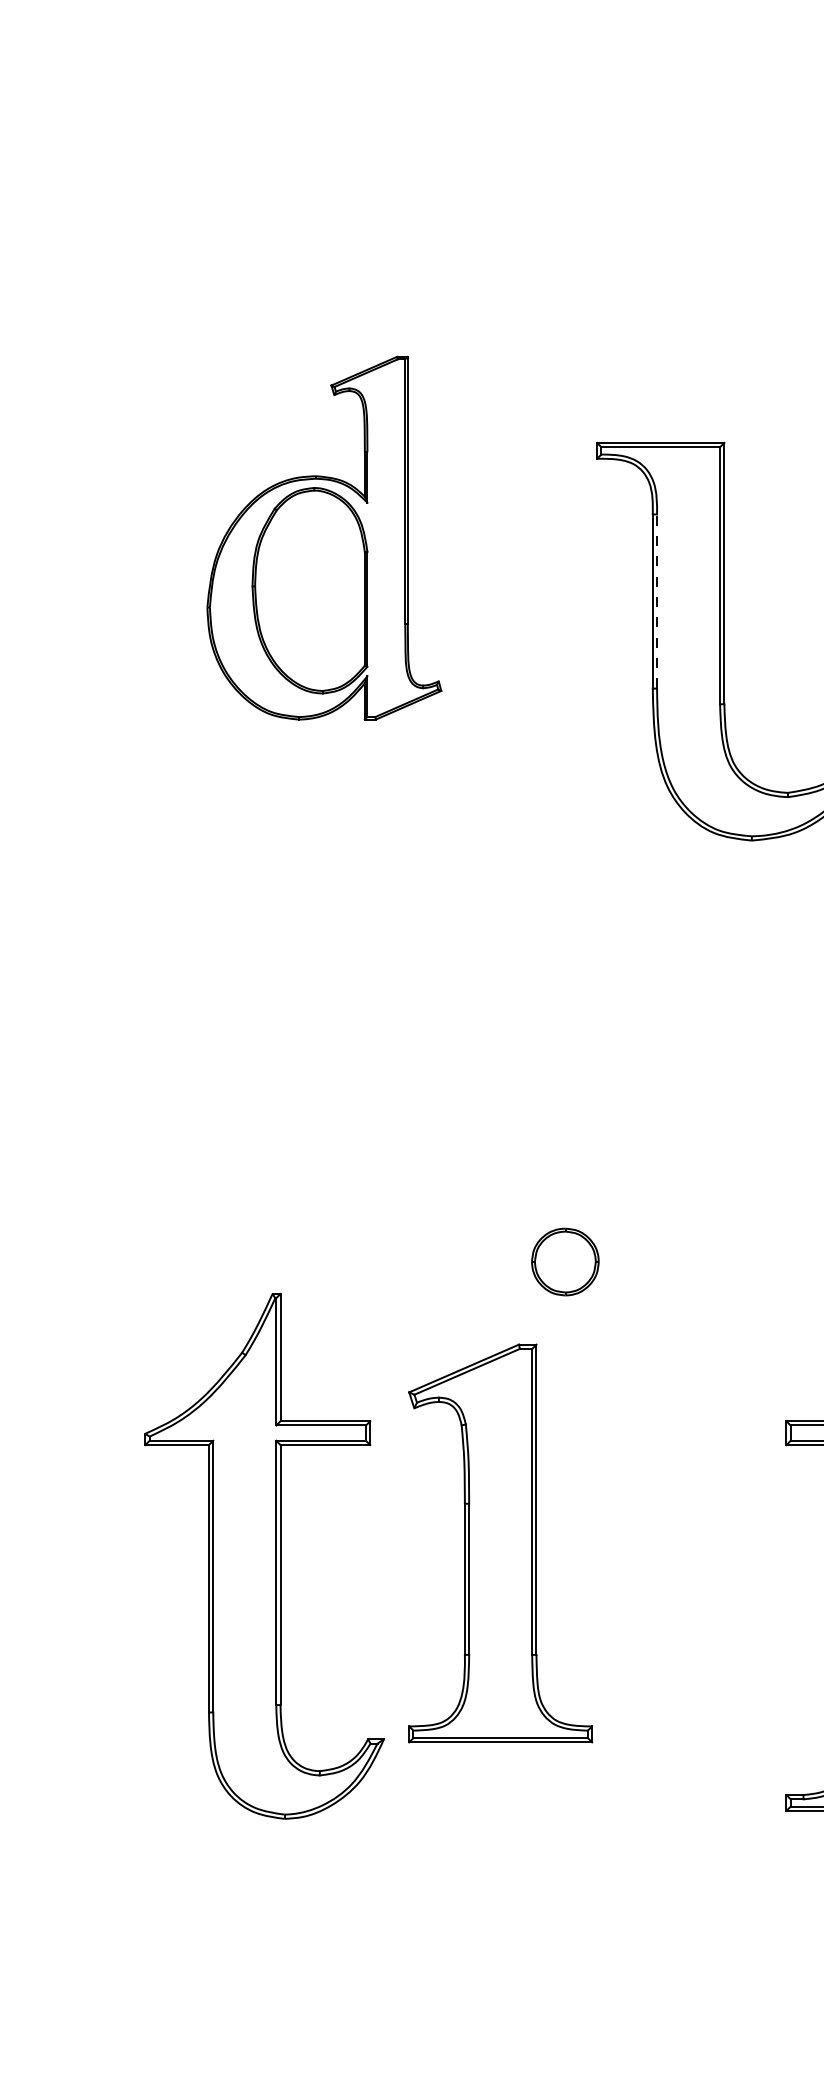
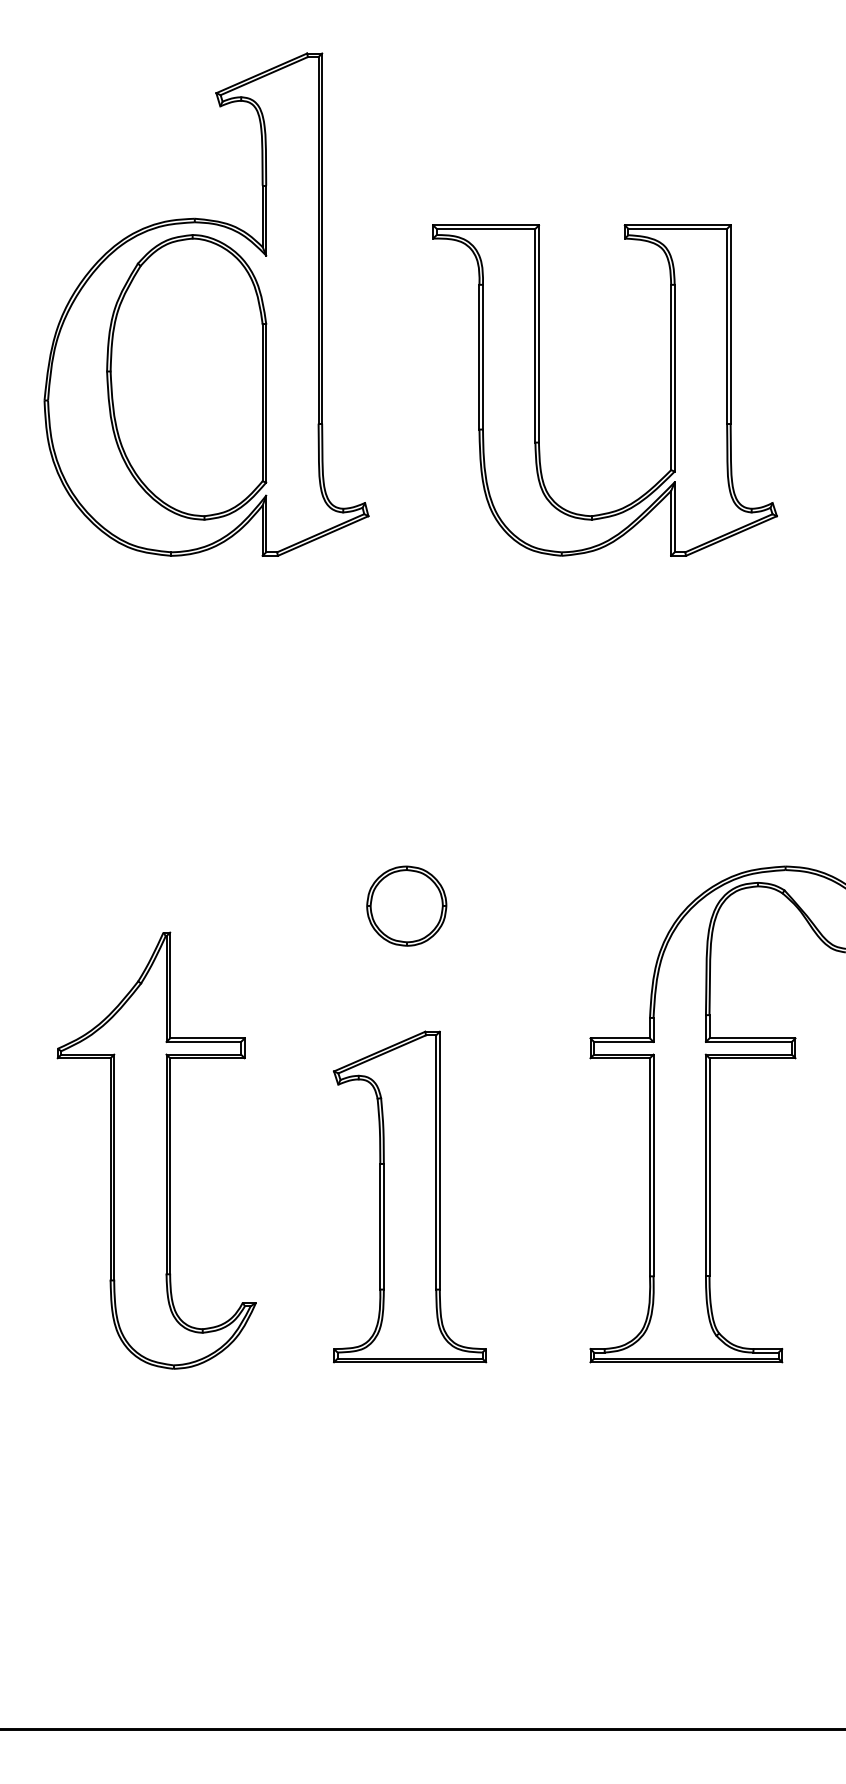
part: (324, 538) -> (206, 304), size x1.67
line: (657, 600) -> (483, 356), dashed -> solid
part: (564, 1261) -> (406, 905), size x1.43
part: (501, 1542) -> (410, 1196), moved

